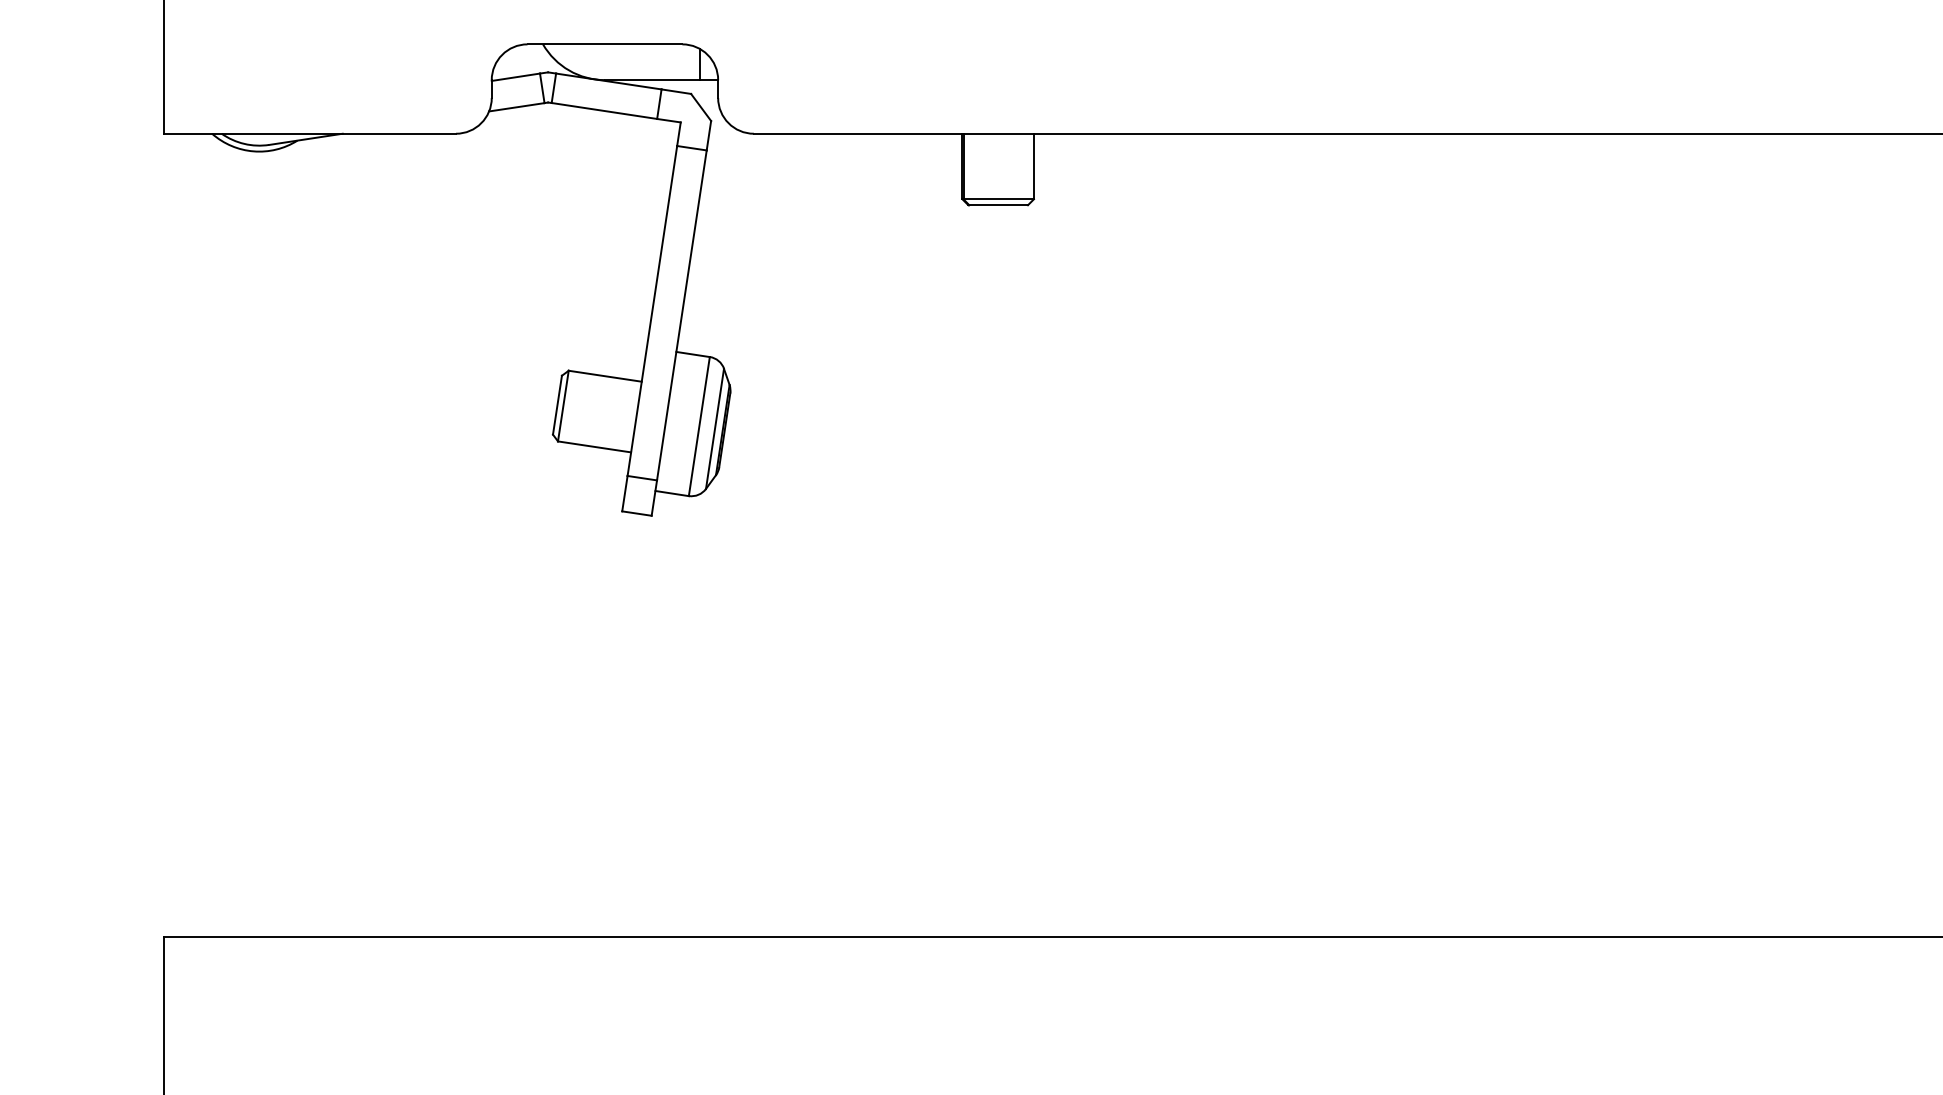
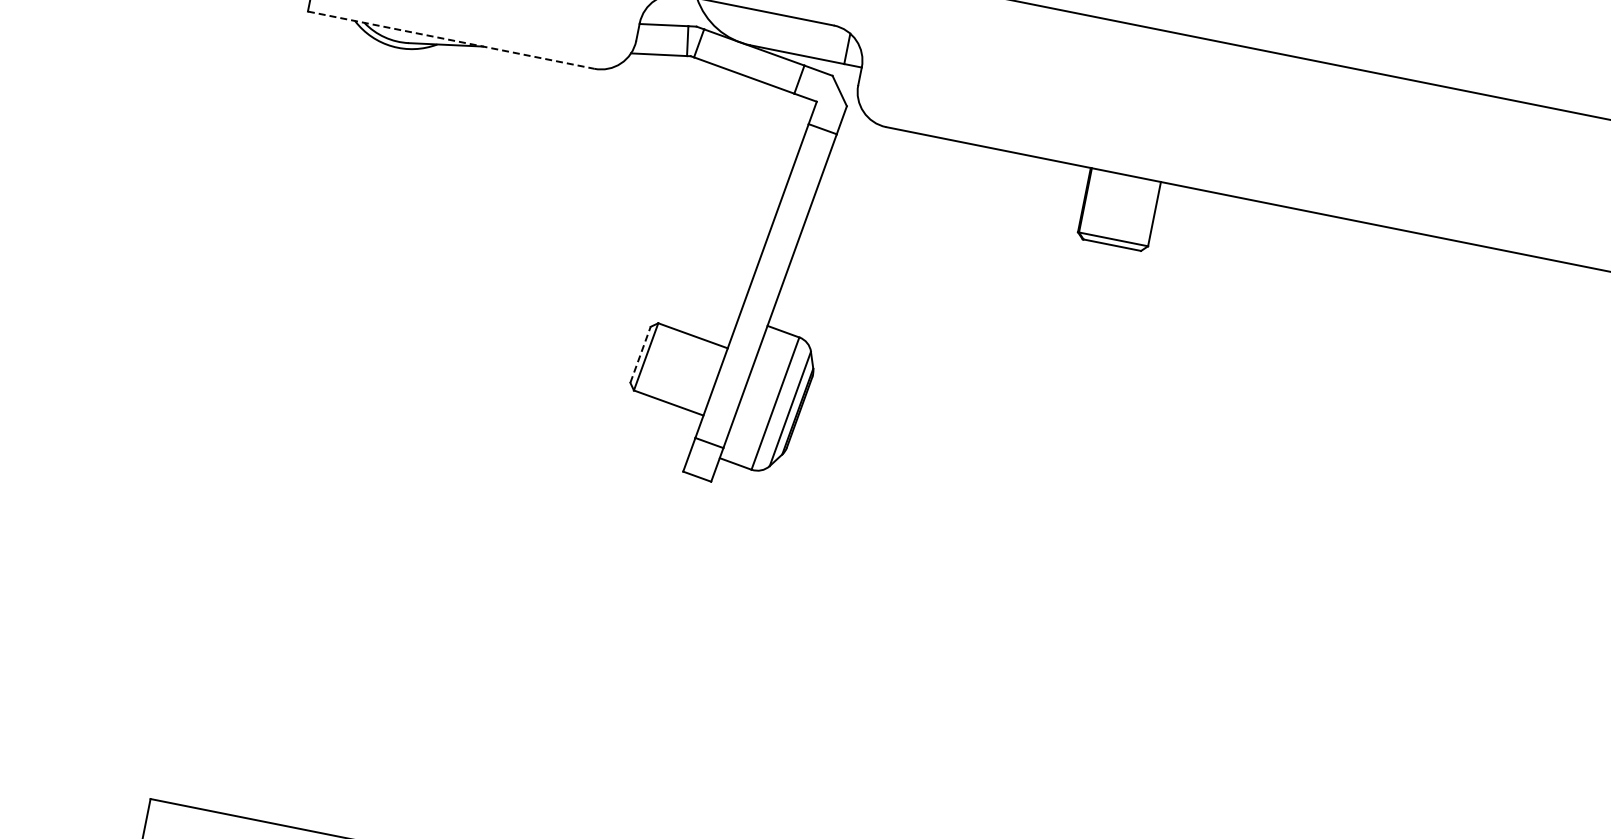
line: (310, 133) -> (451, 40), solid -> dashed
line: (557, 405) -> (640, 355), solid -> dashed

